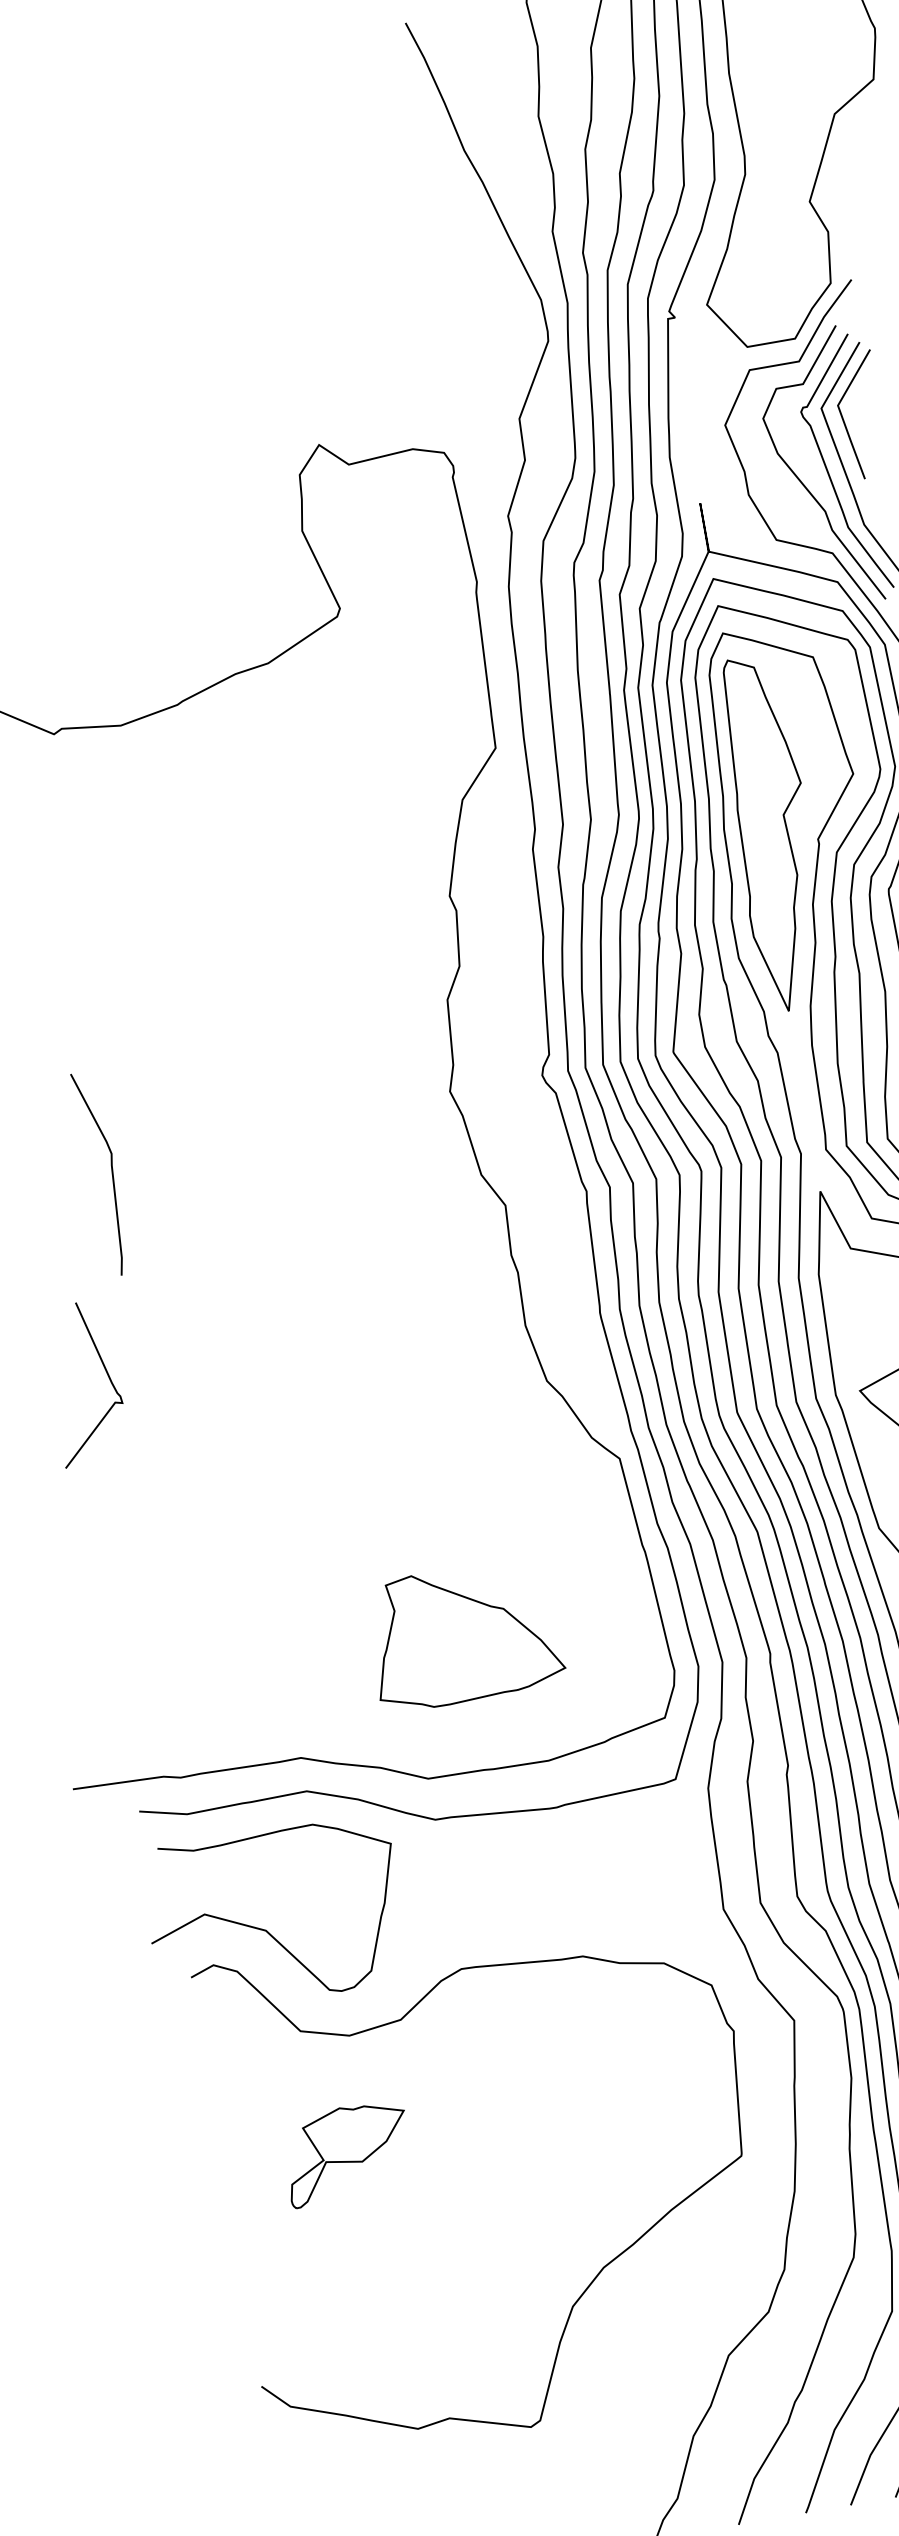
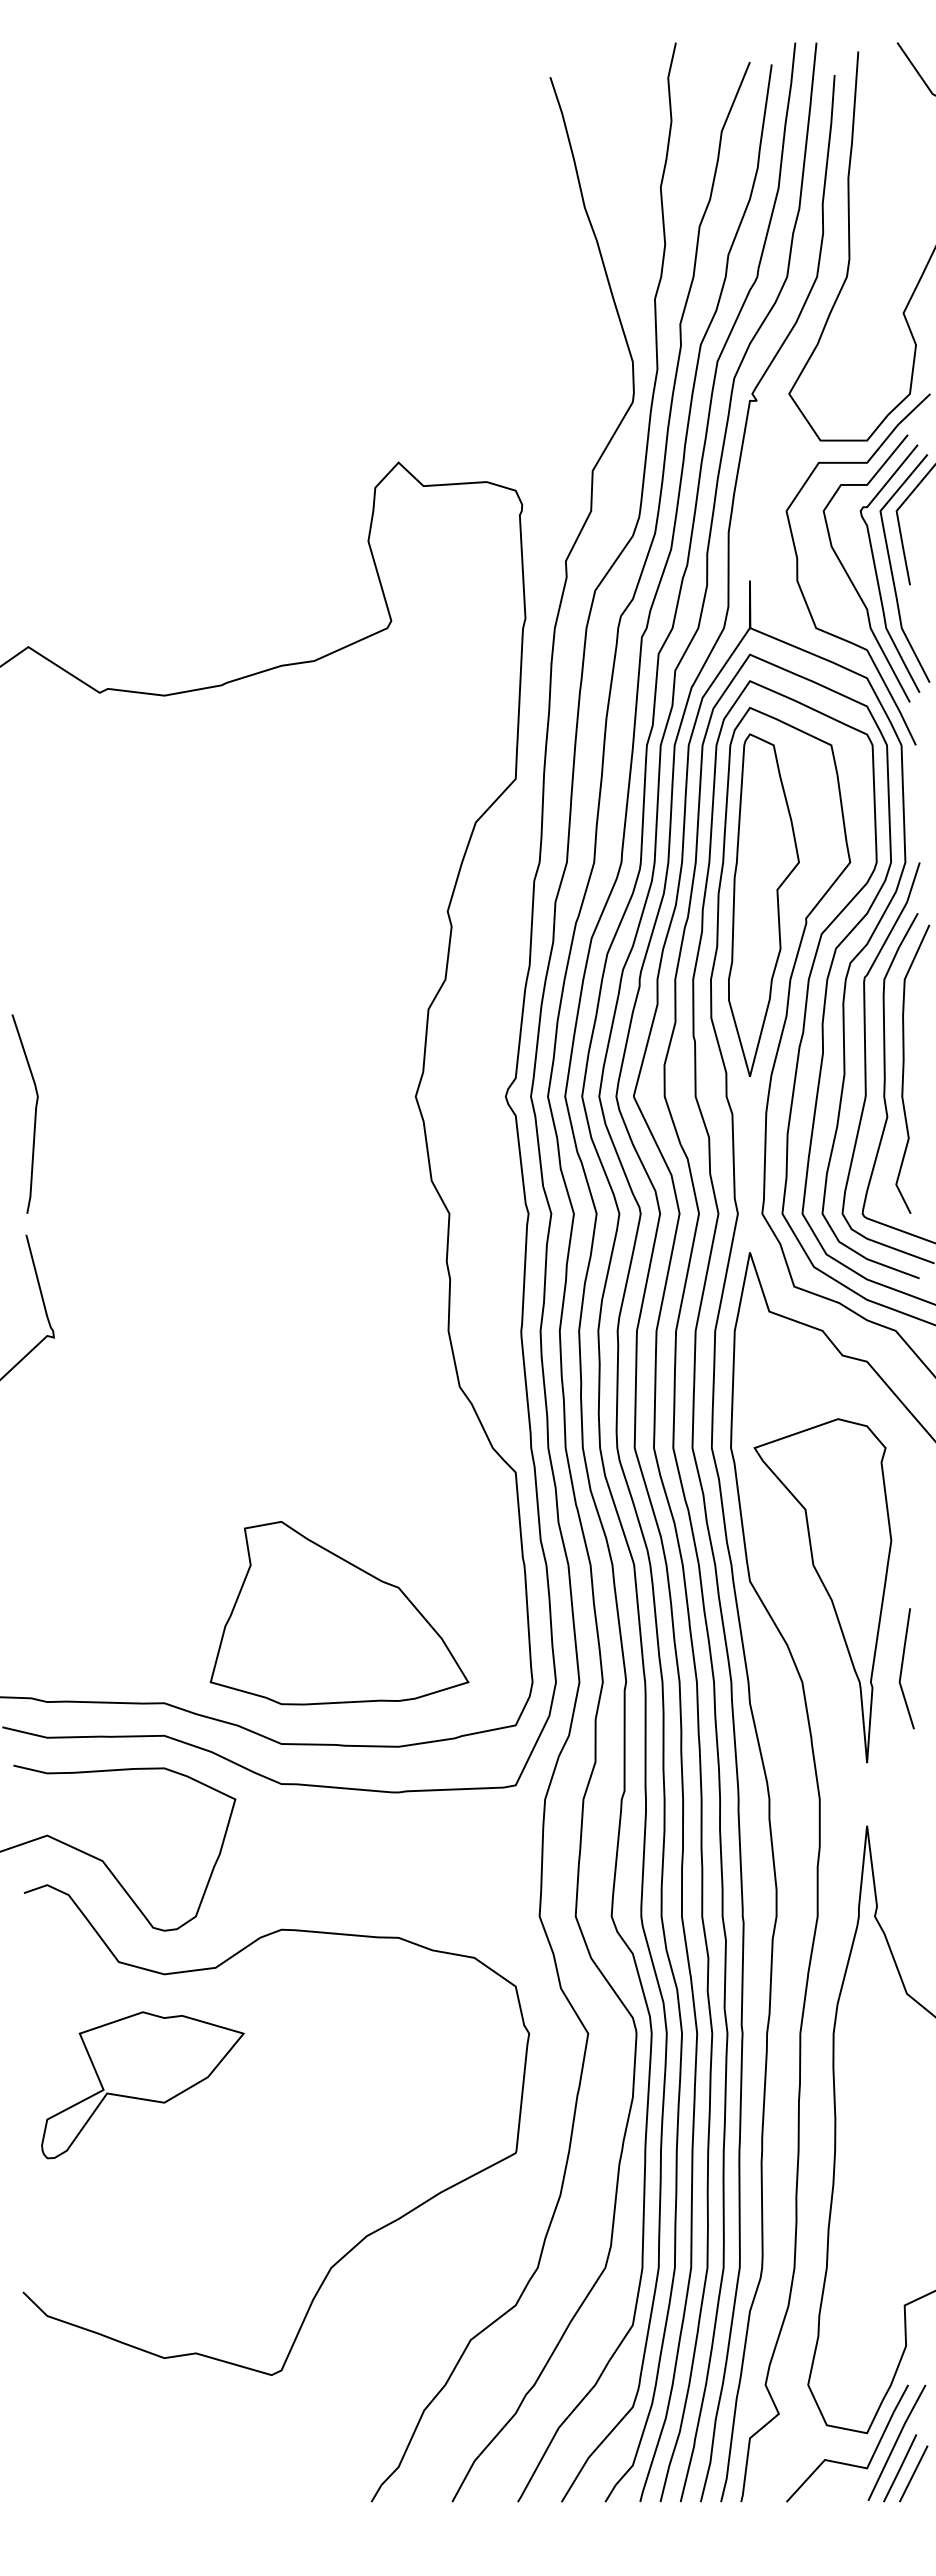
curve: (111, 1171) -> (34, 1113), moved
part: (464, 1634) -> (339, 1613), size x1.43
part: (346, 2153) -> (142, 2085), size x1.67

